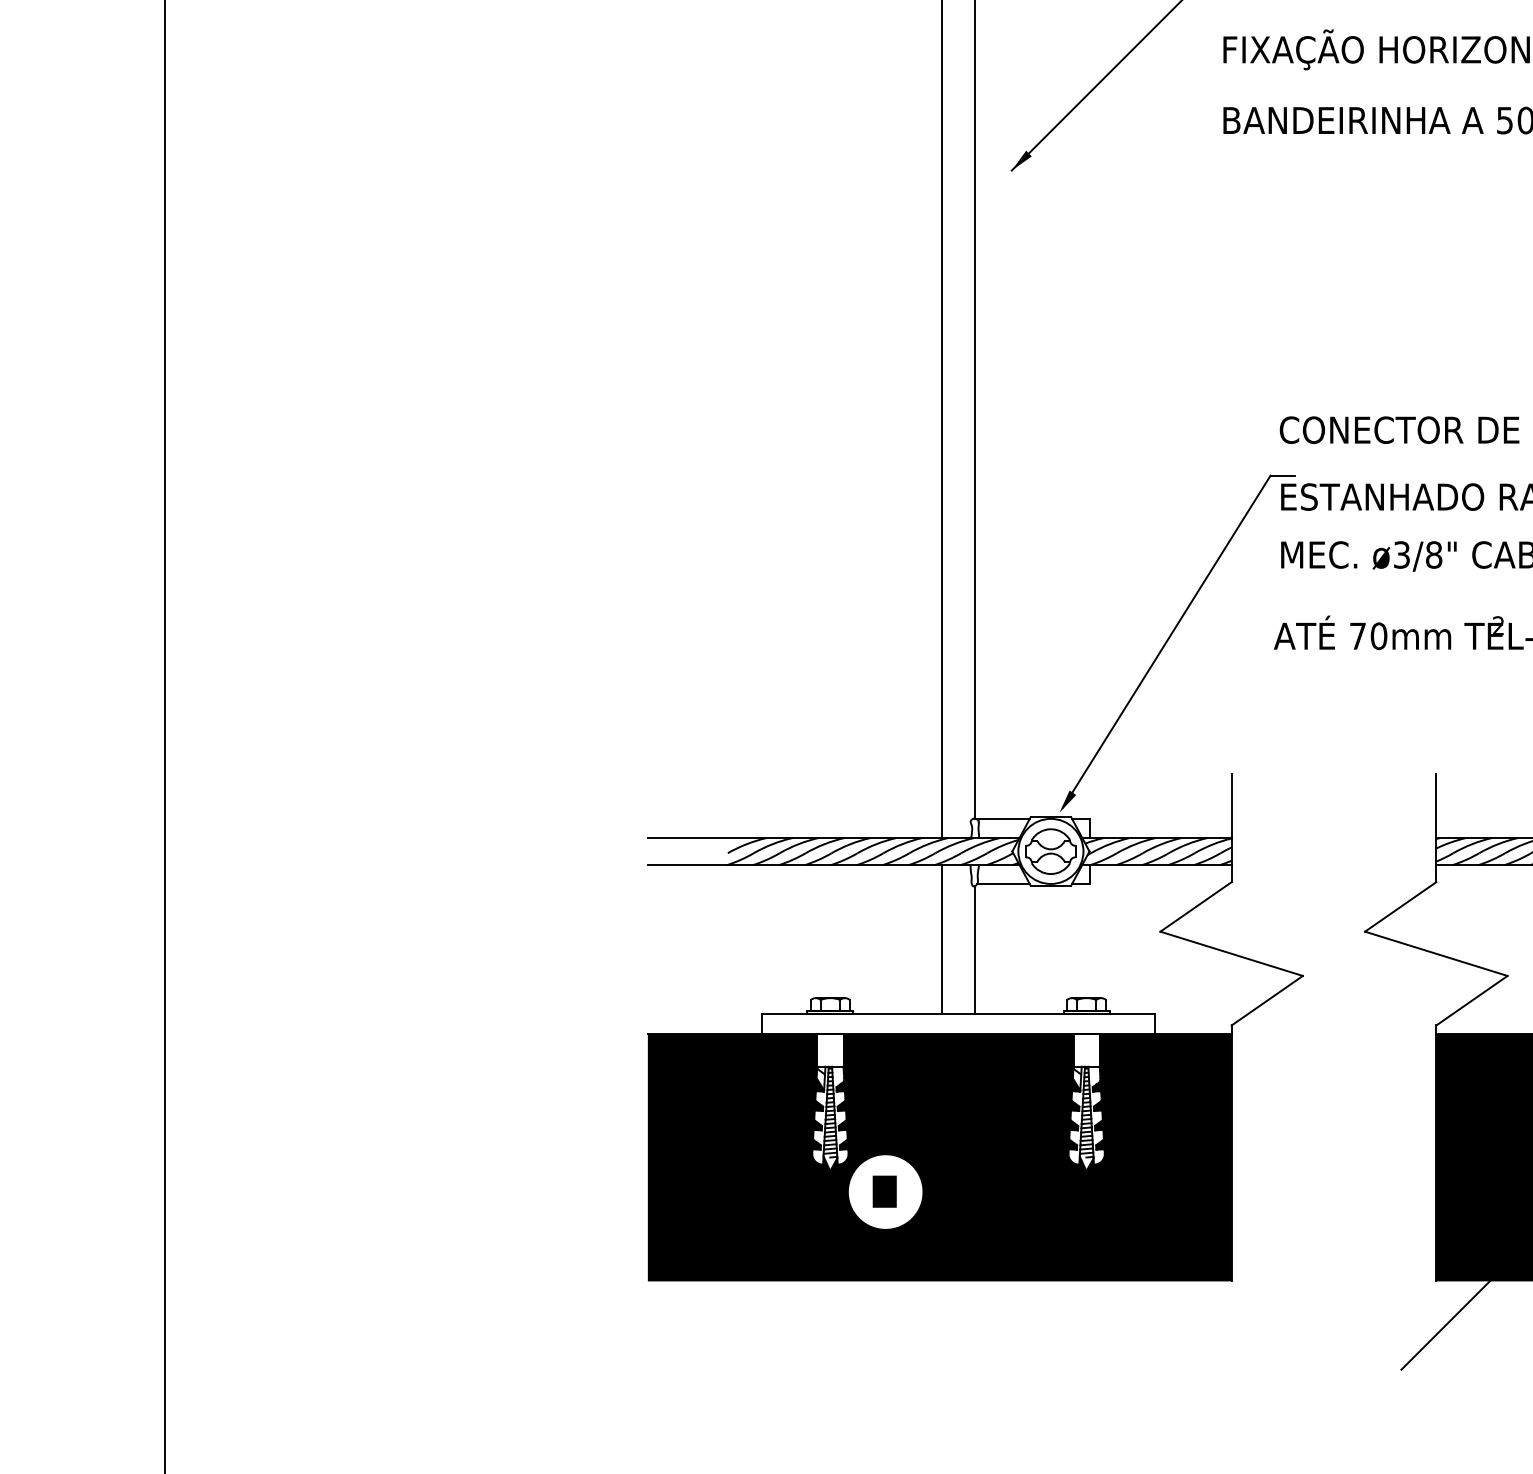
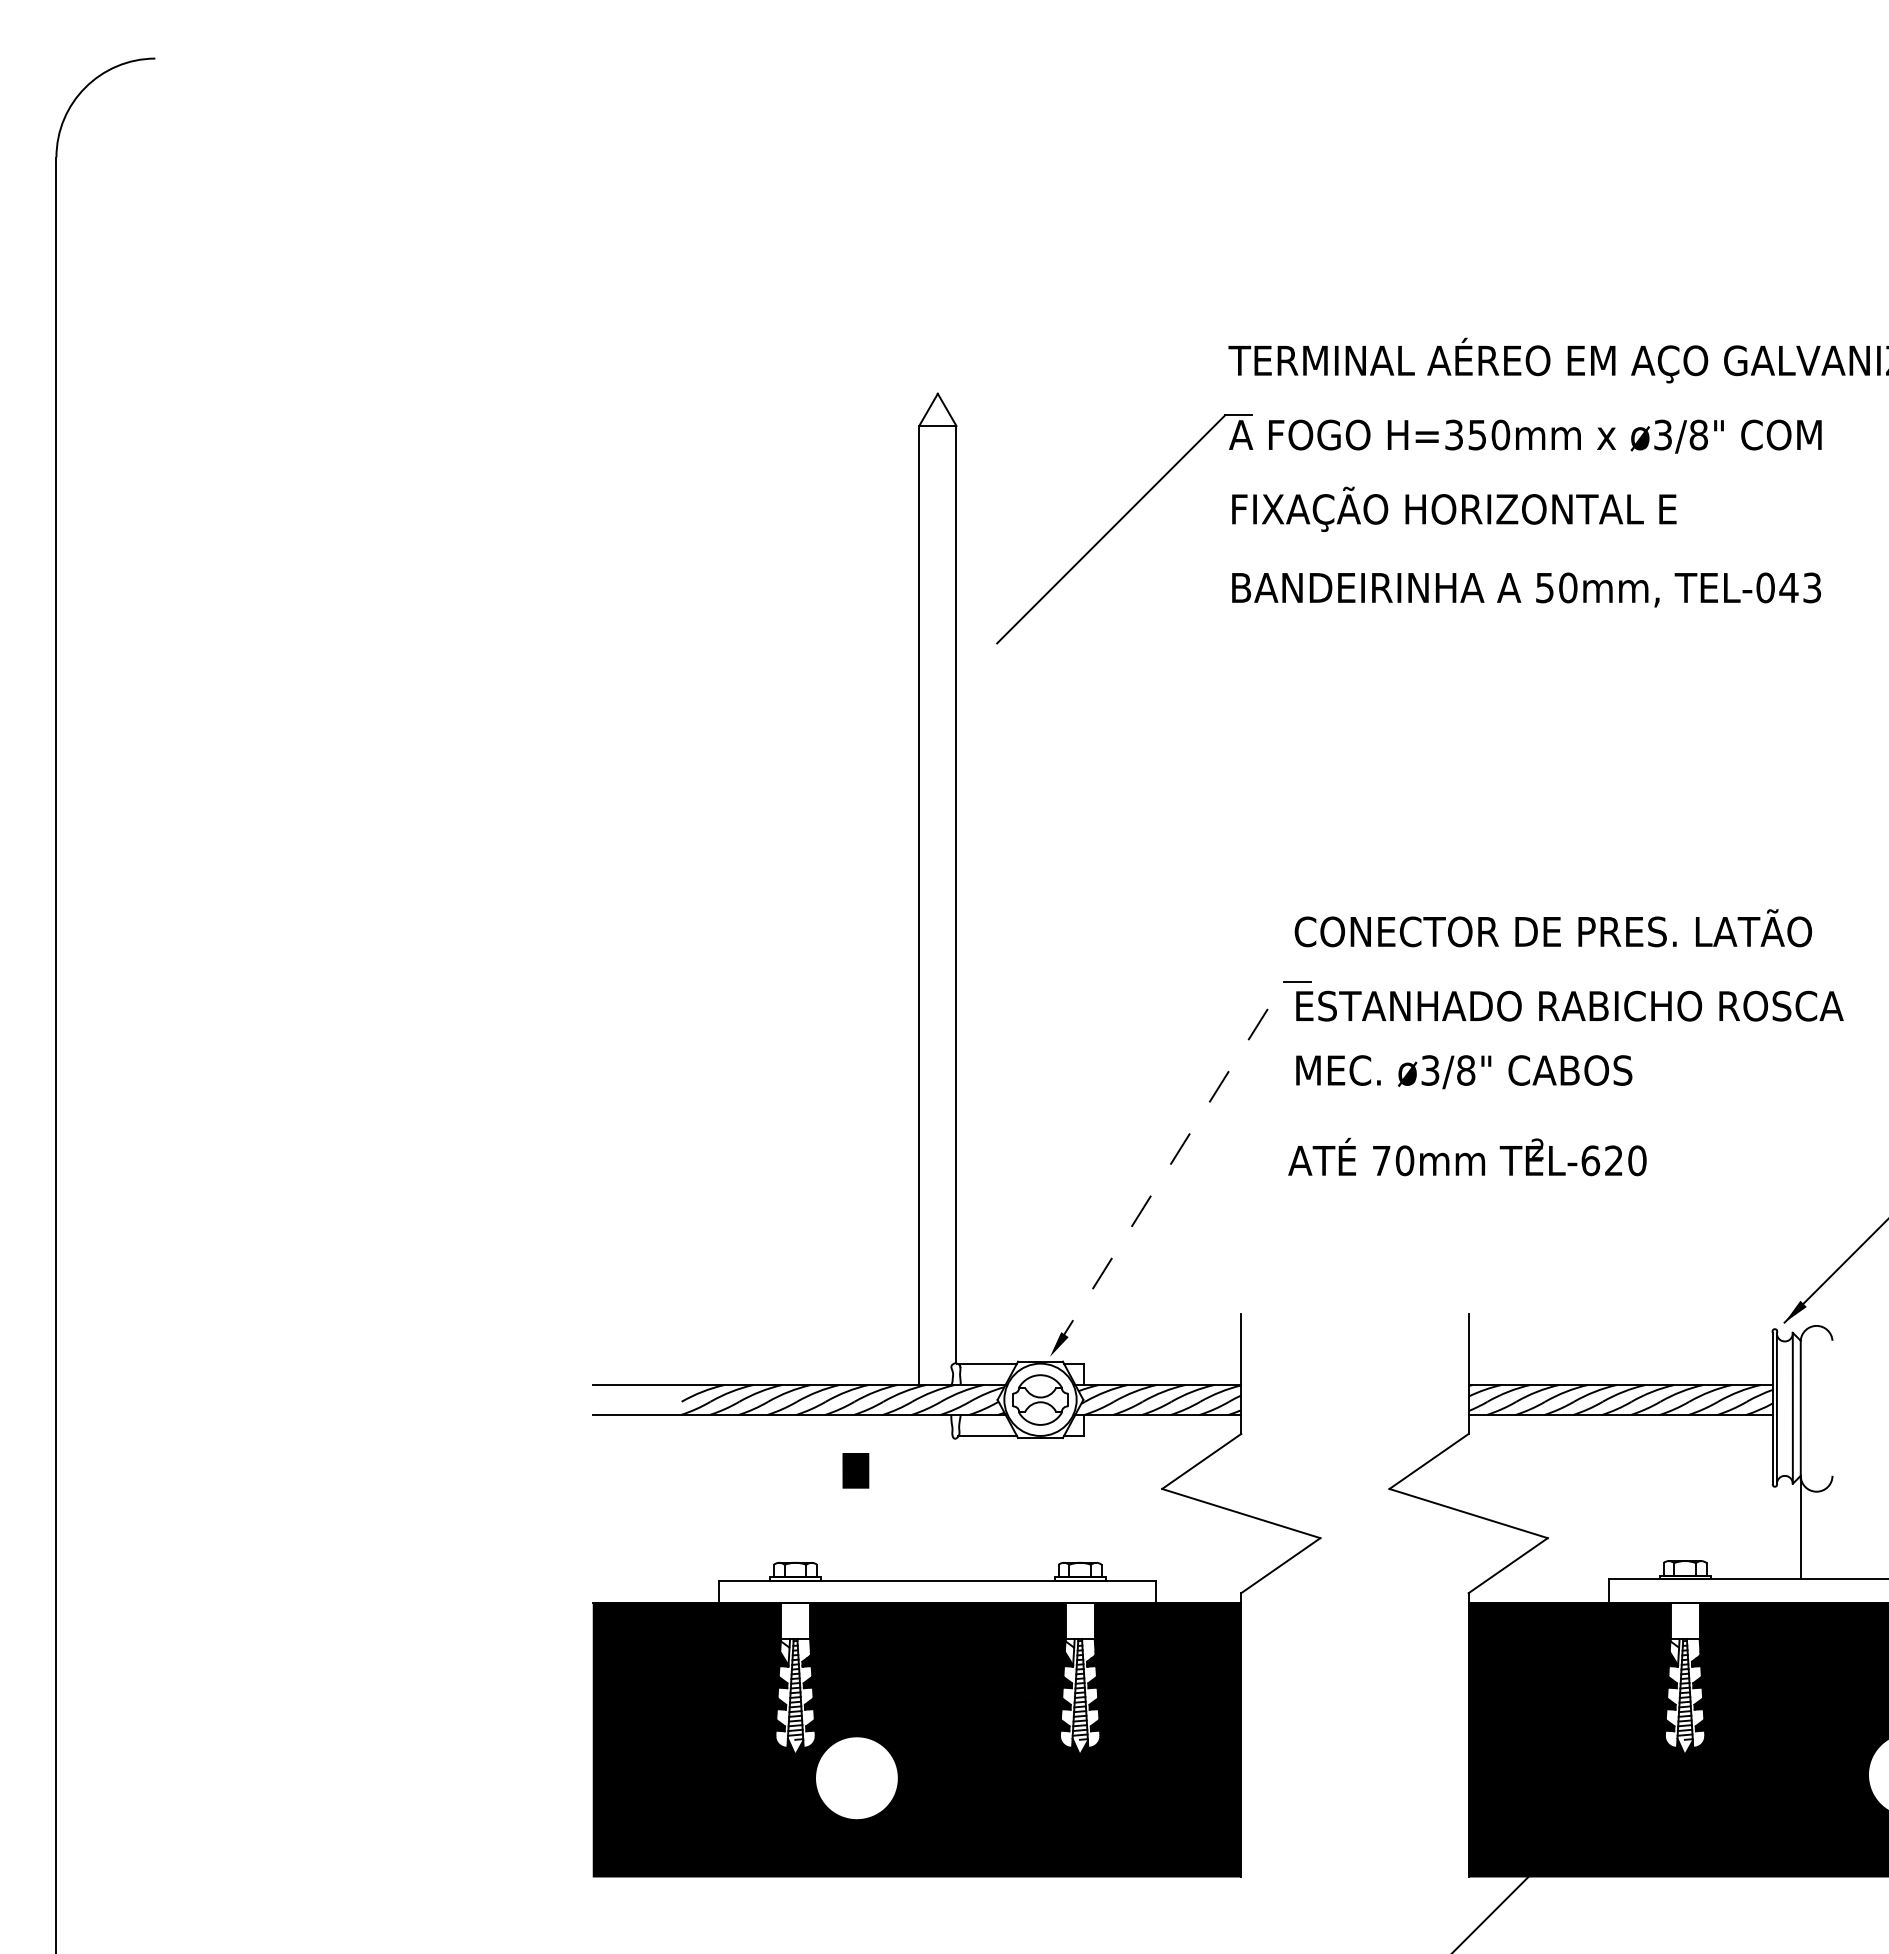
fill: (1022, 160) -> (1008, 632), removed
line: (1167, 641) -> (1169, 1166), solid -> dashed
line: (941, 939) -> (919, 1497), removed
line: (975, 950) -> (956, 1509), removed
part: (884, 1191) -> (855, 1470), moved

